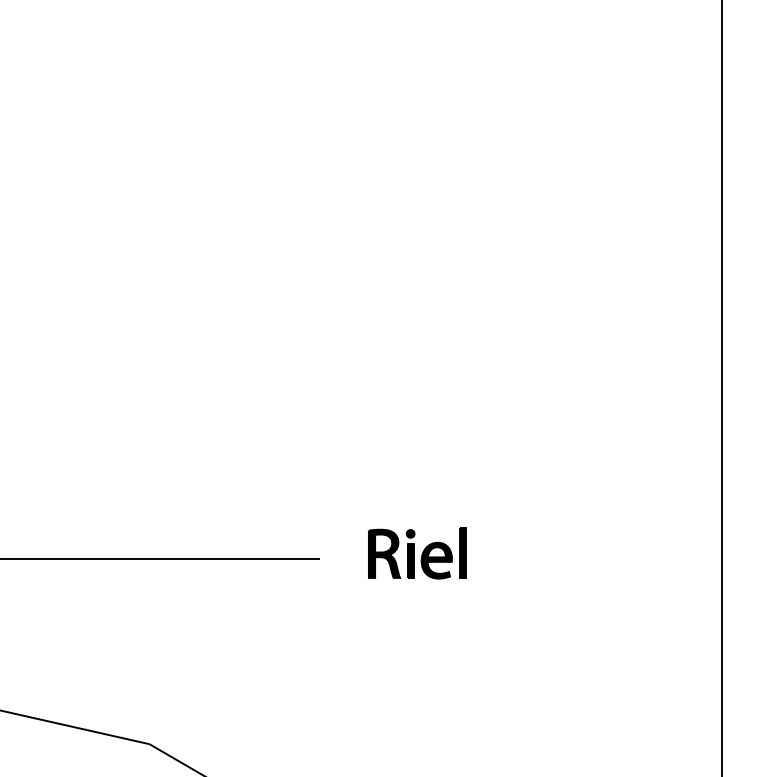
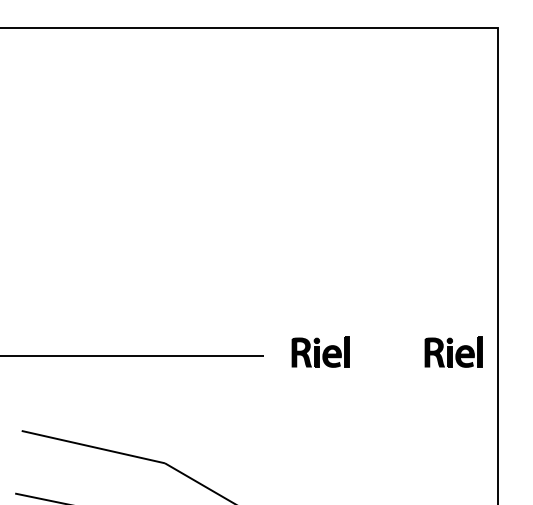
part: (645, 552) -> (453, 351), added

